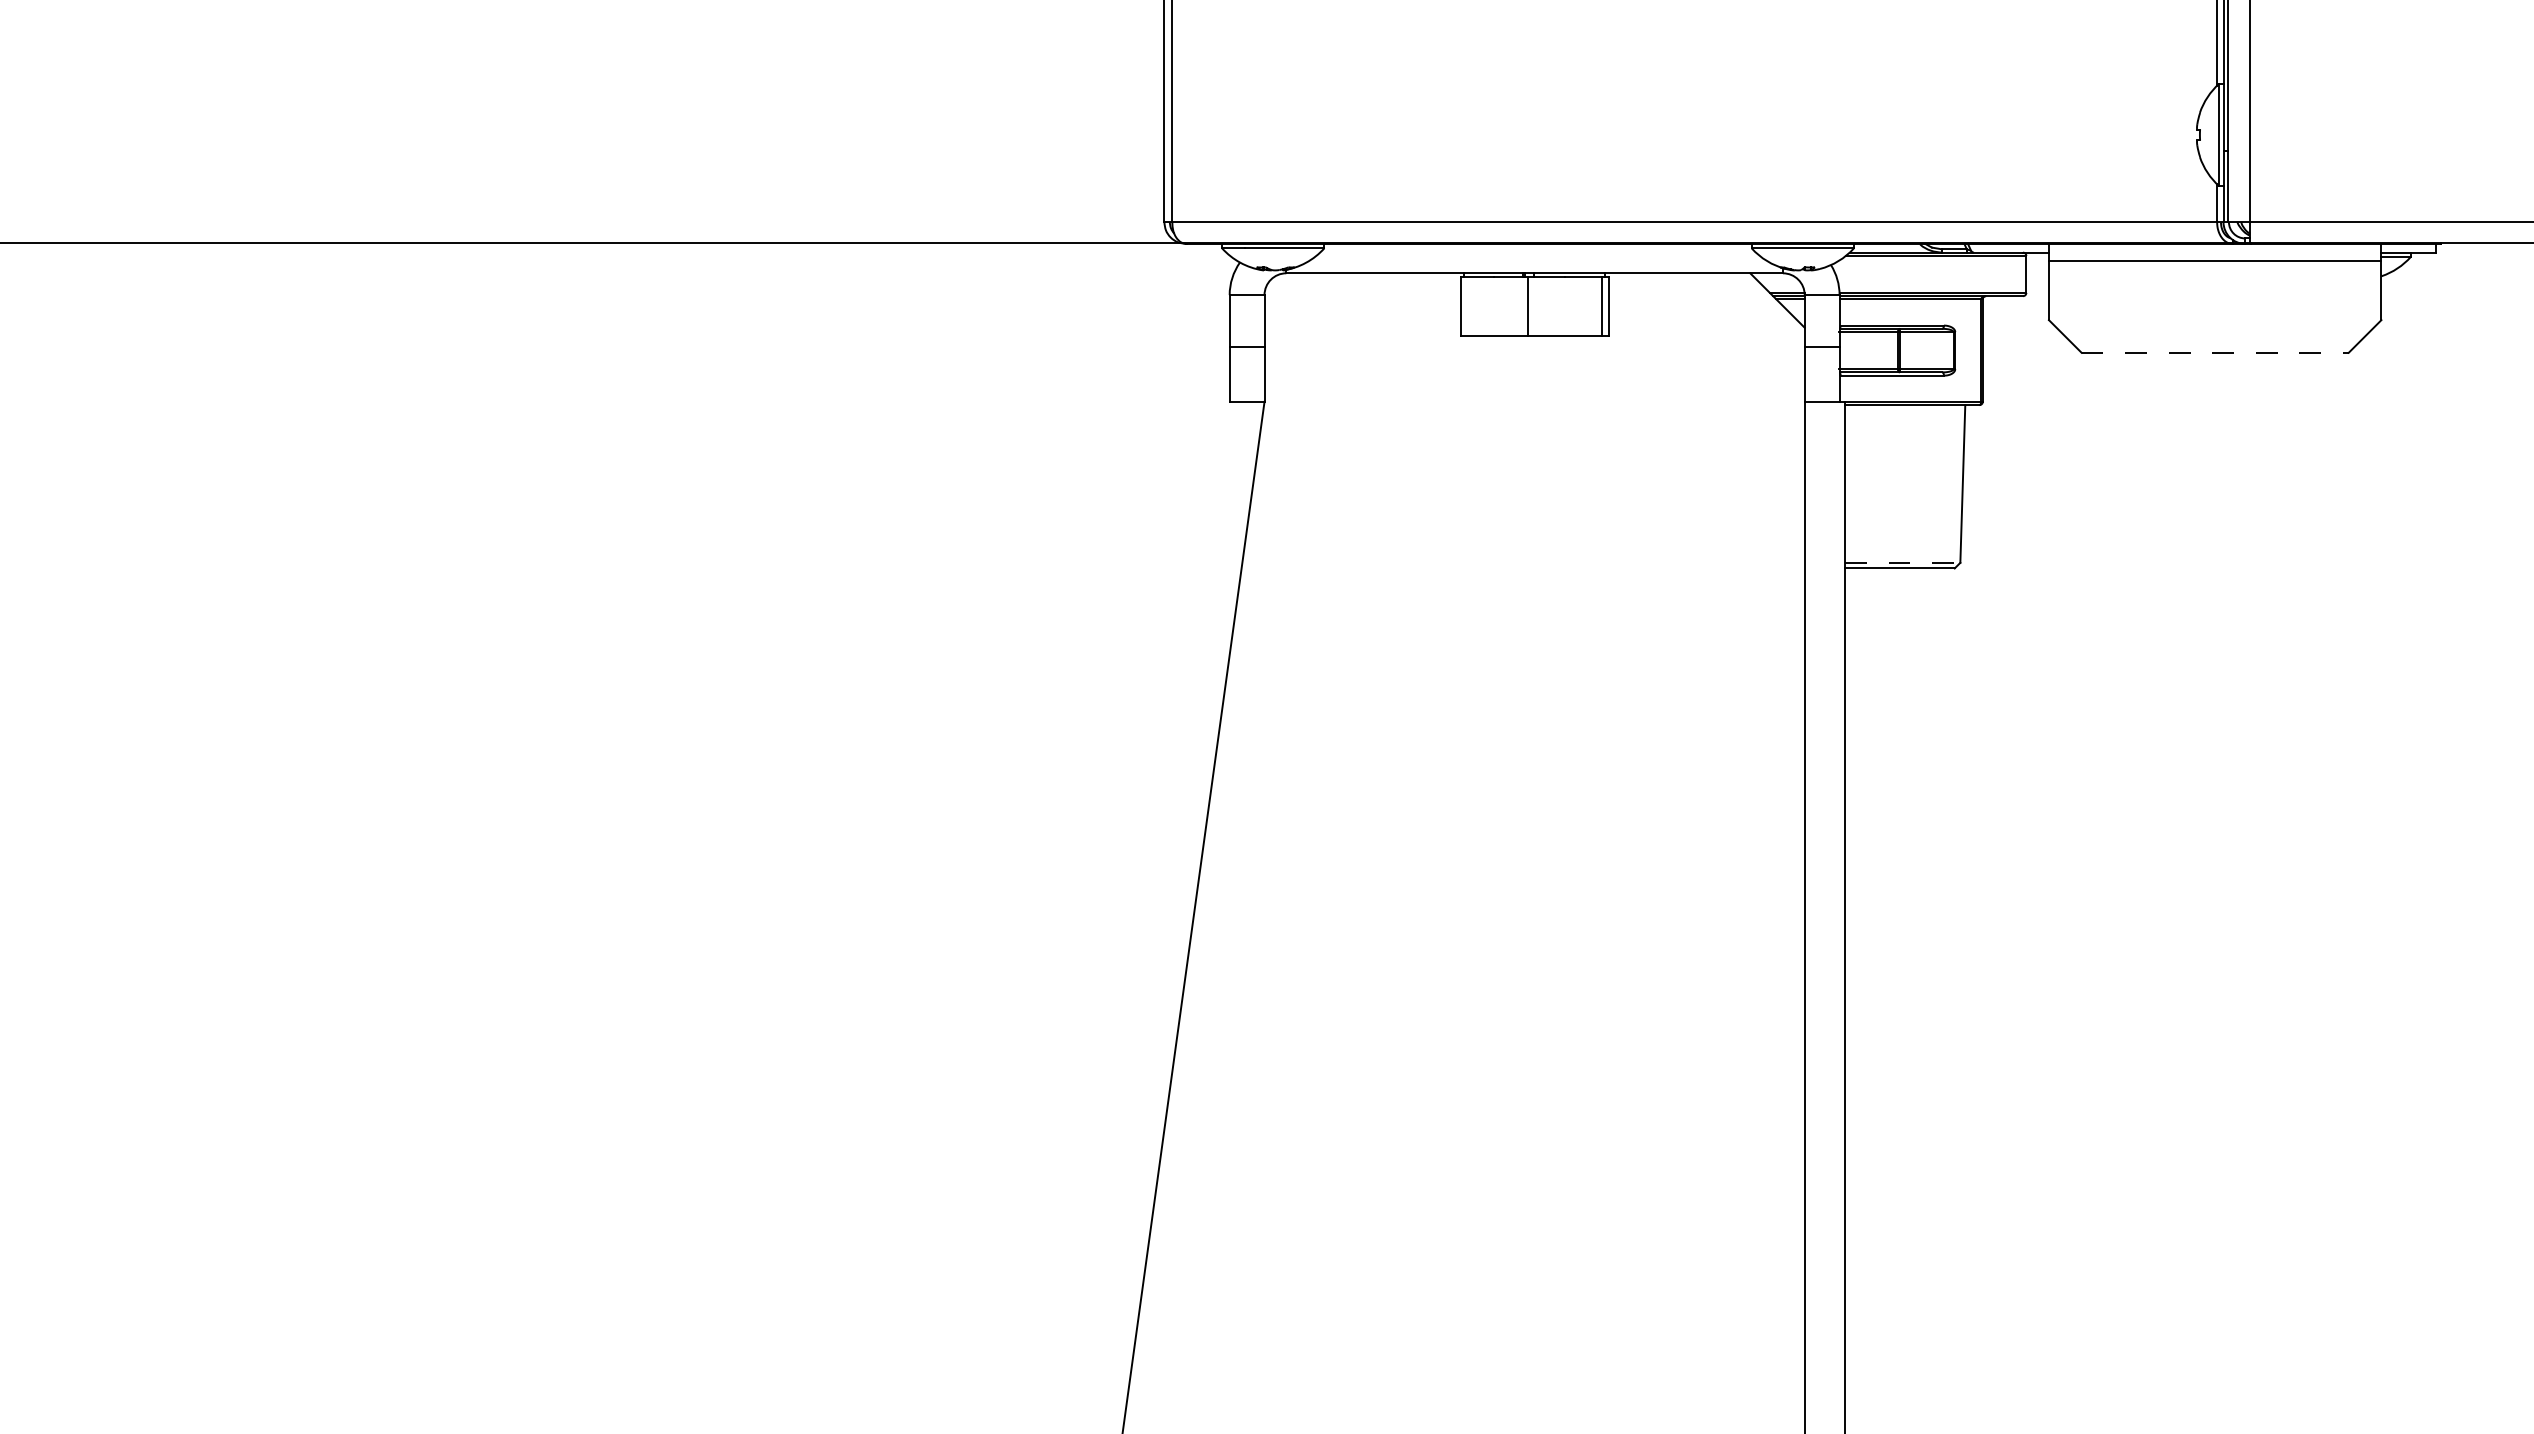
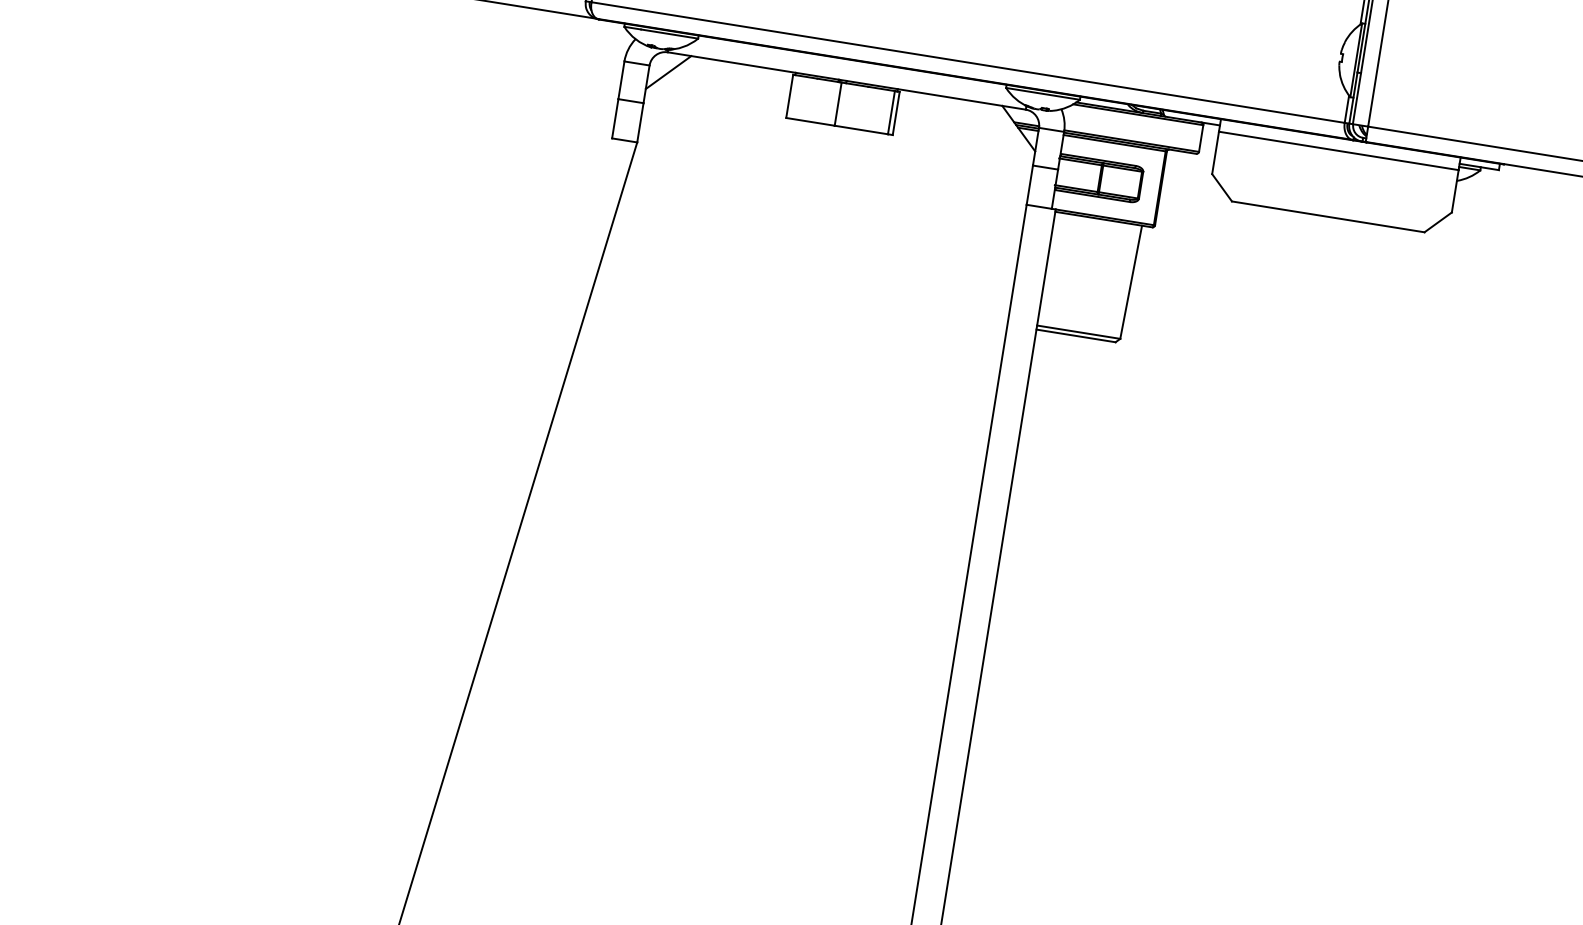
line: (1291, 300) -> (668, 72), added
line: (2215, 352) -> (1328, 216), dashed -> solid
line: (1902, 562) -> (1078, 331), dashed -> solid

